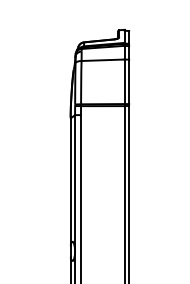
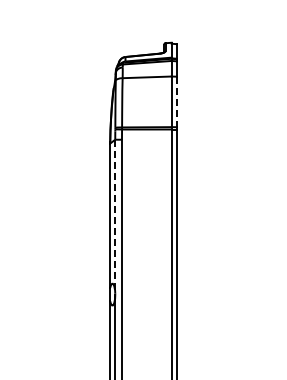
line: (128, 82) -> (176, 102), solid -> dashed
line: (75, 183) -> (115, 217), solid -> dashed

